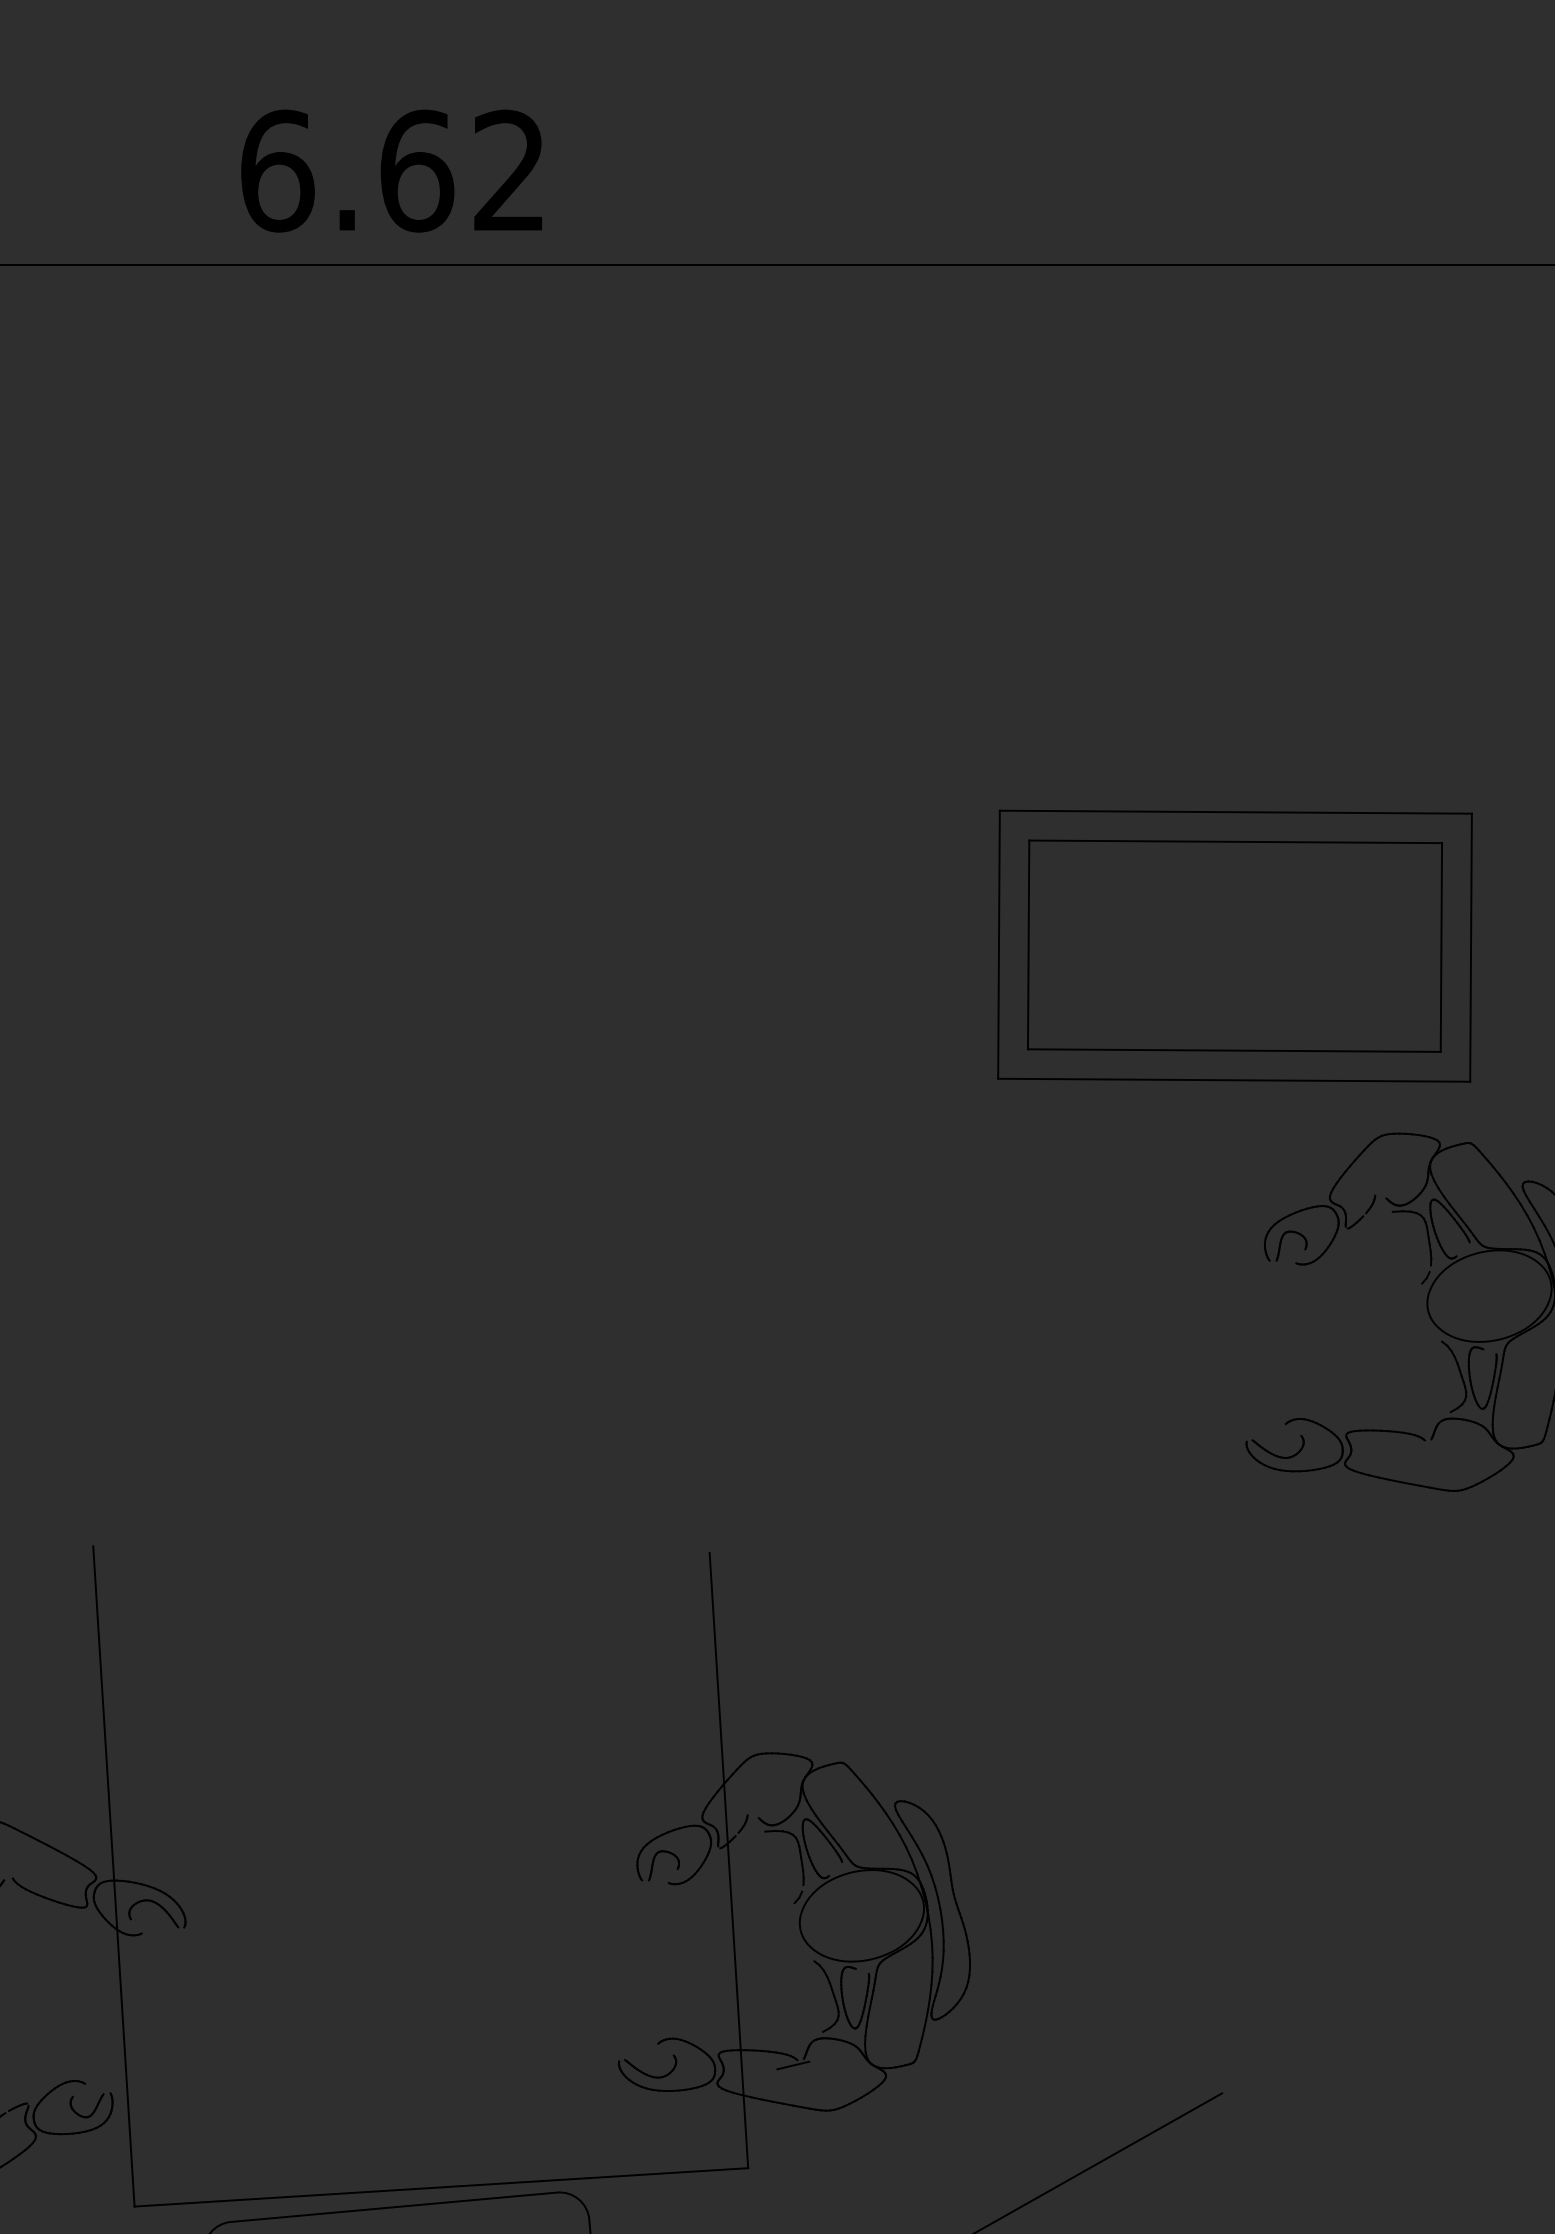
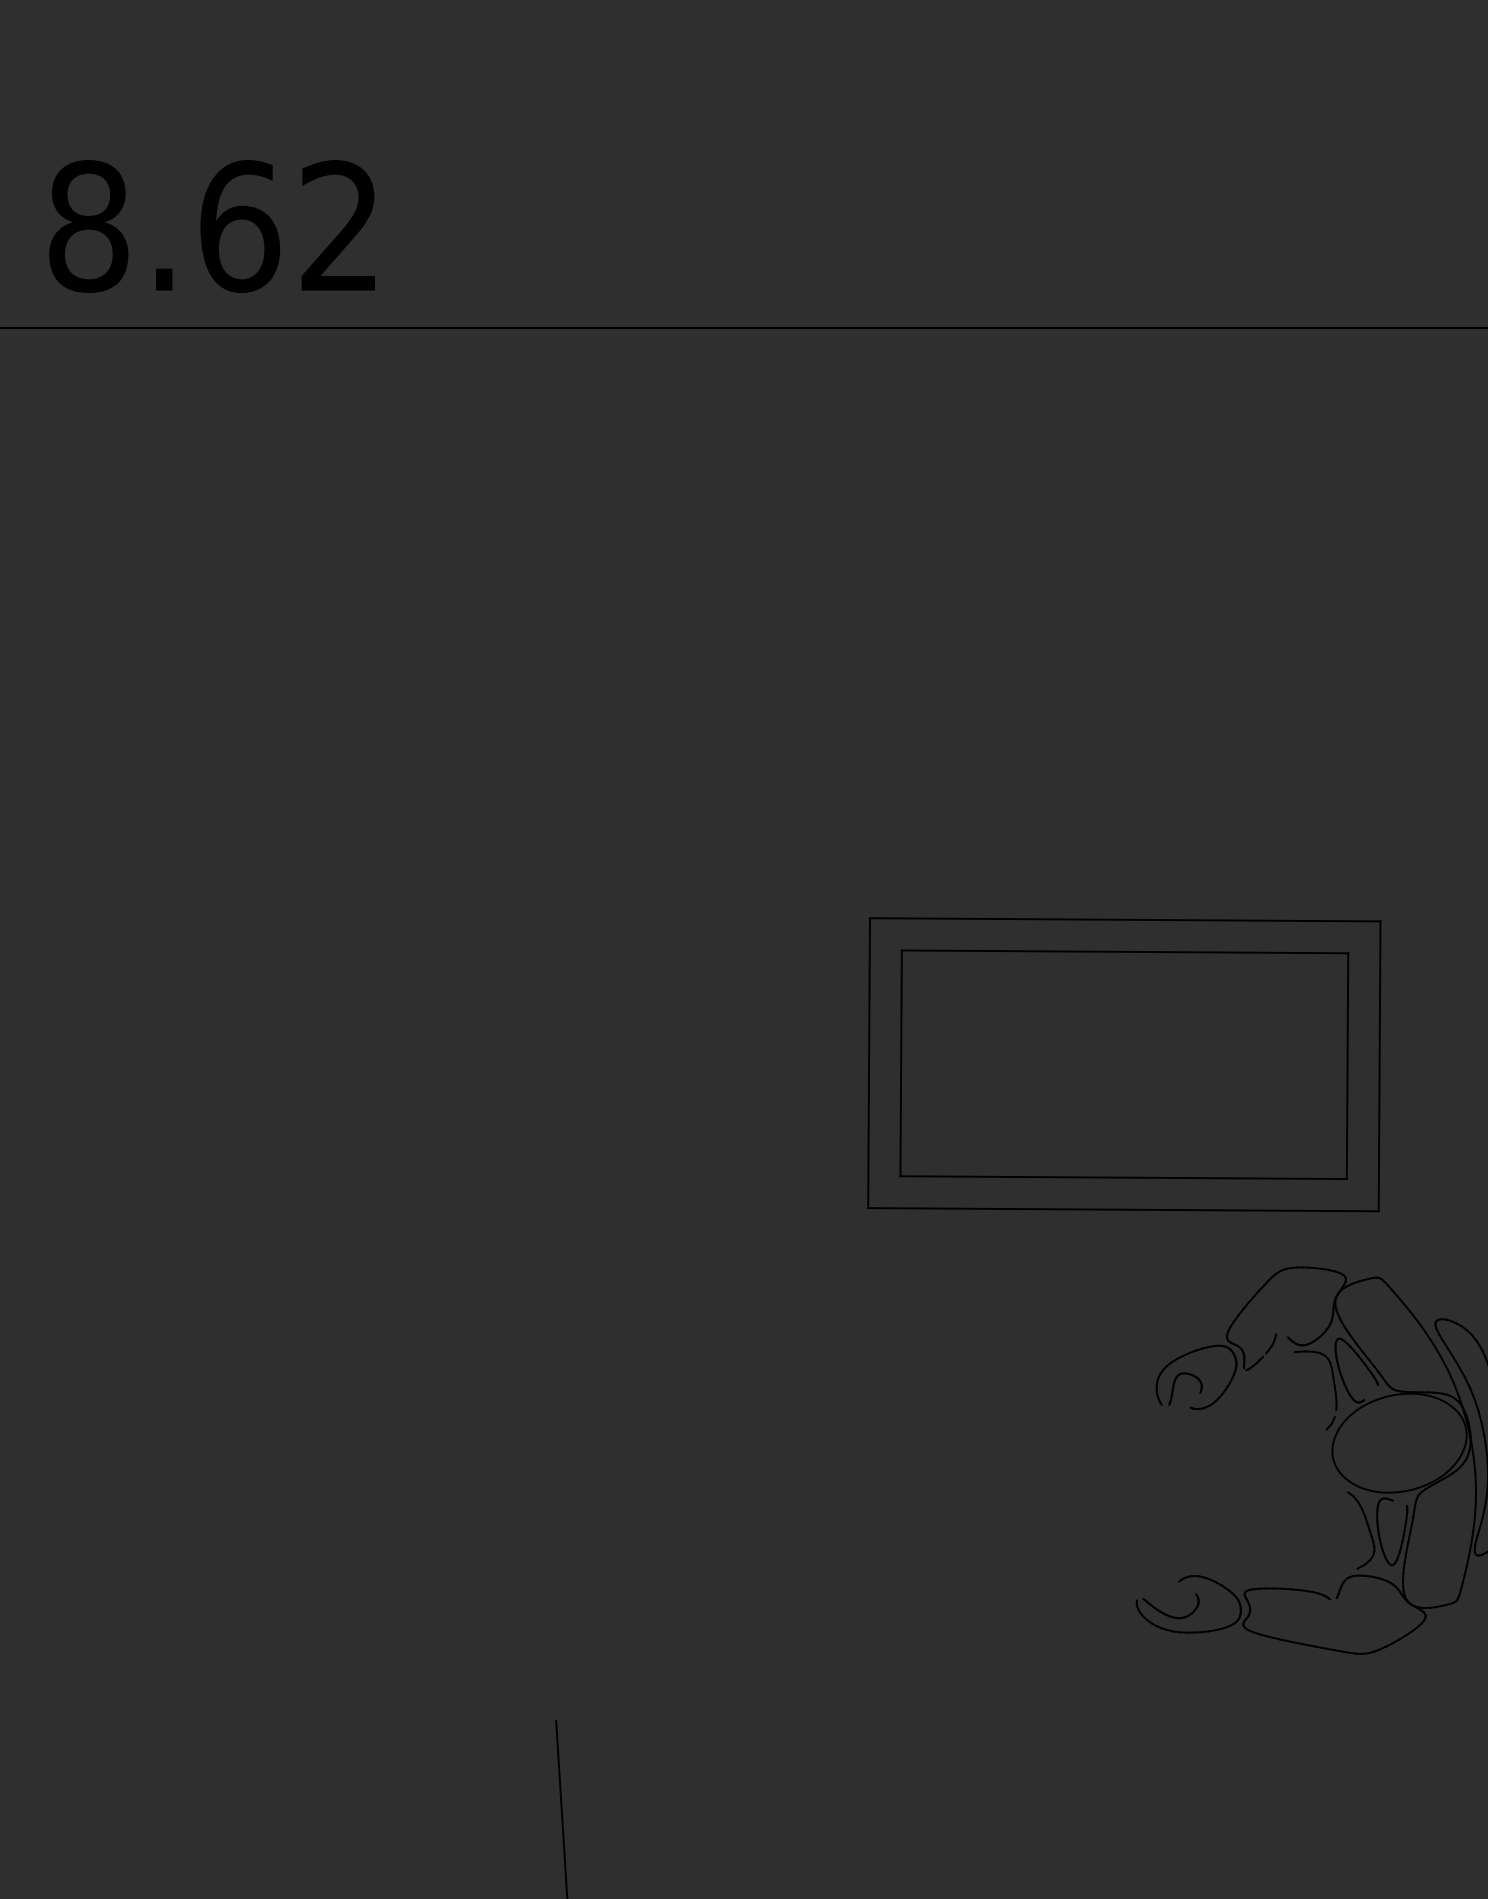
text: (277, 170) -> (88, 225), 6.62 -> 8.62

